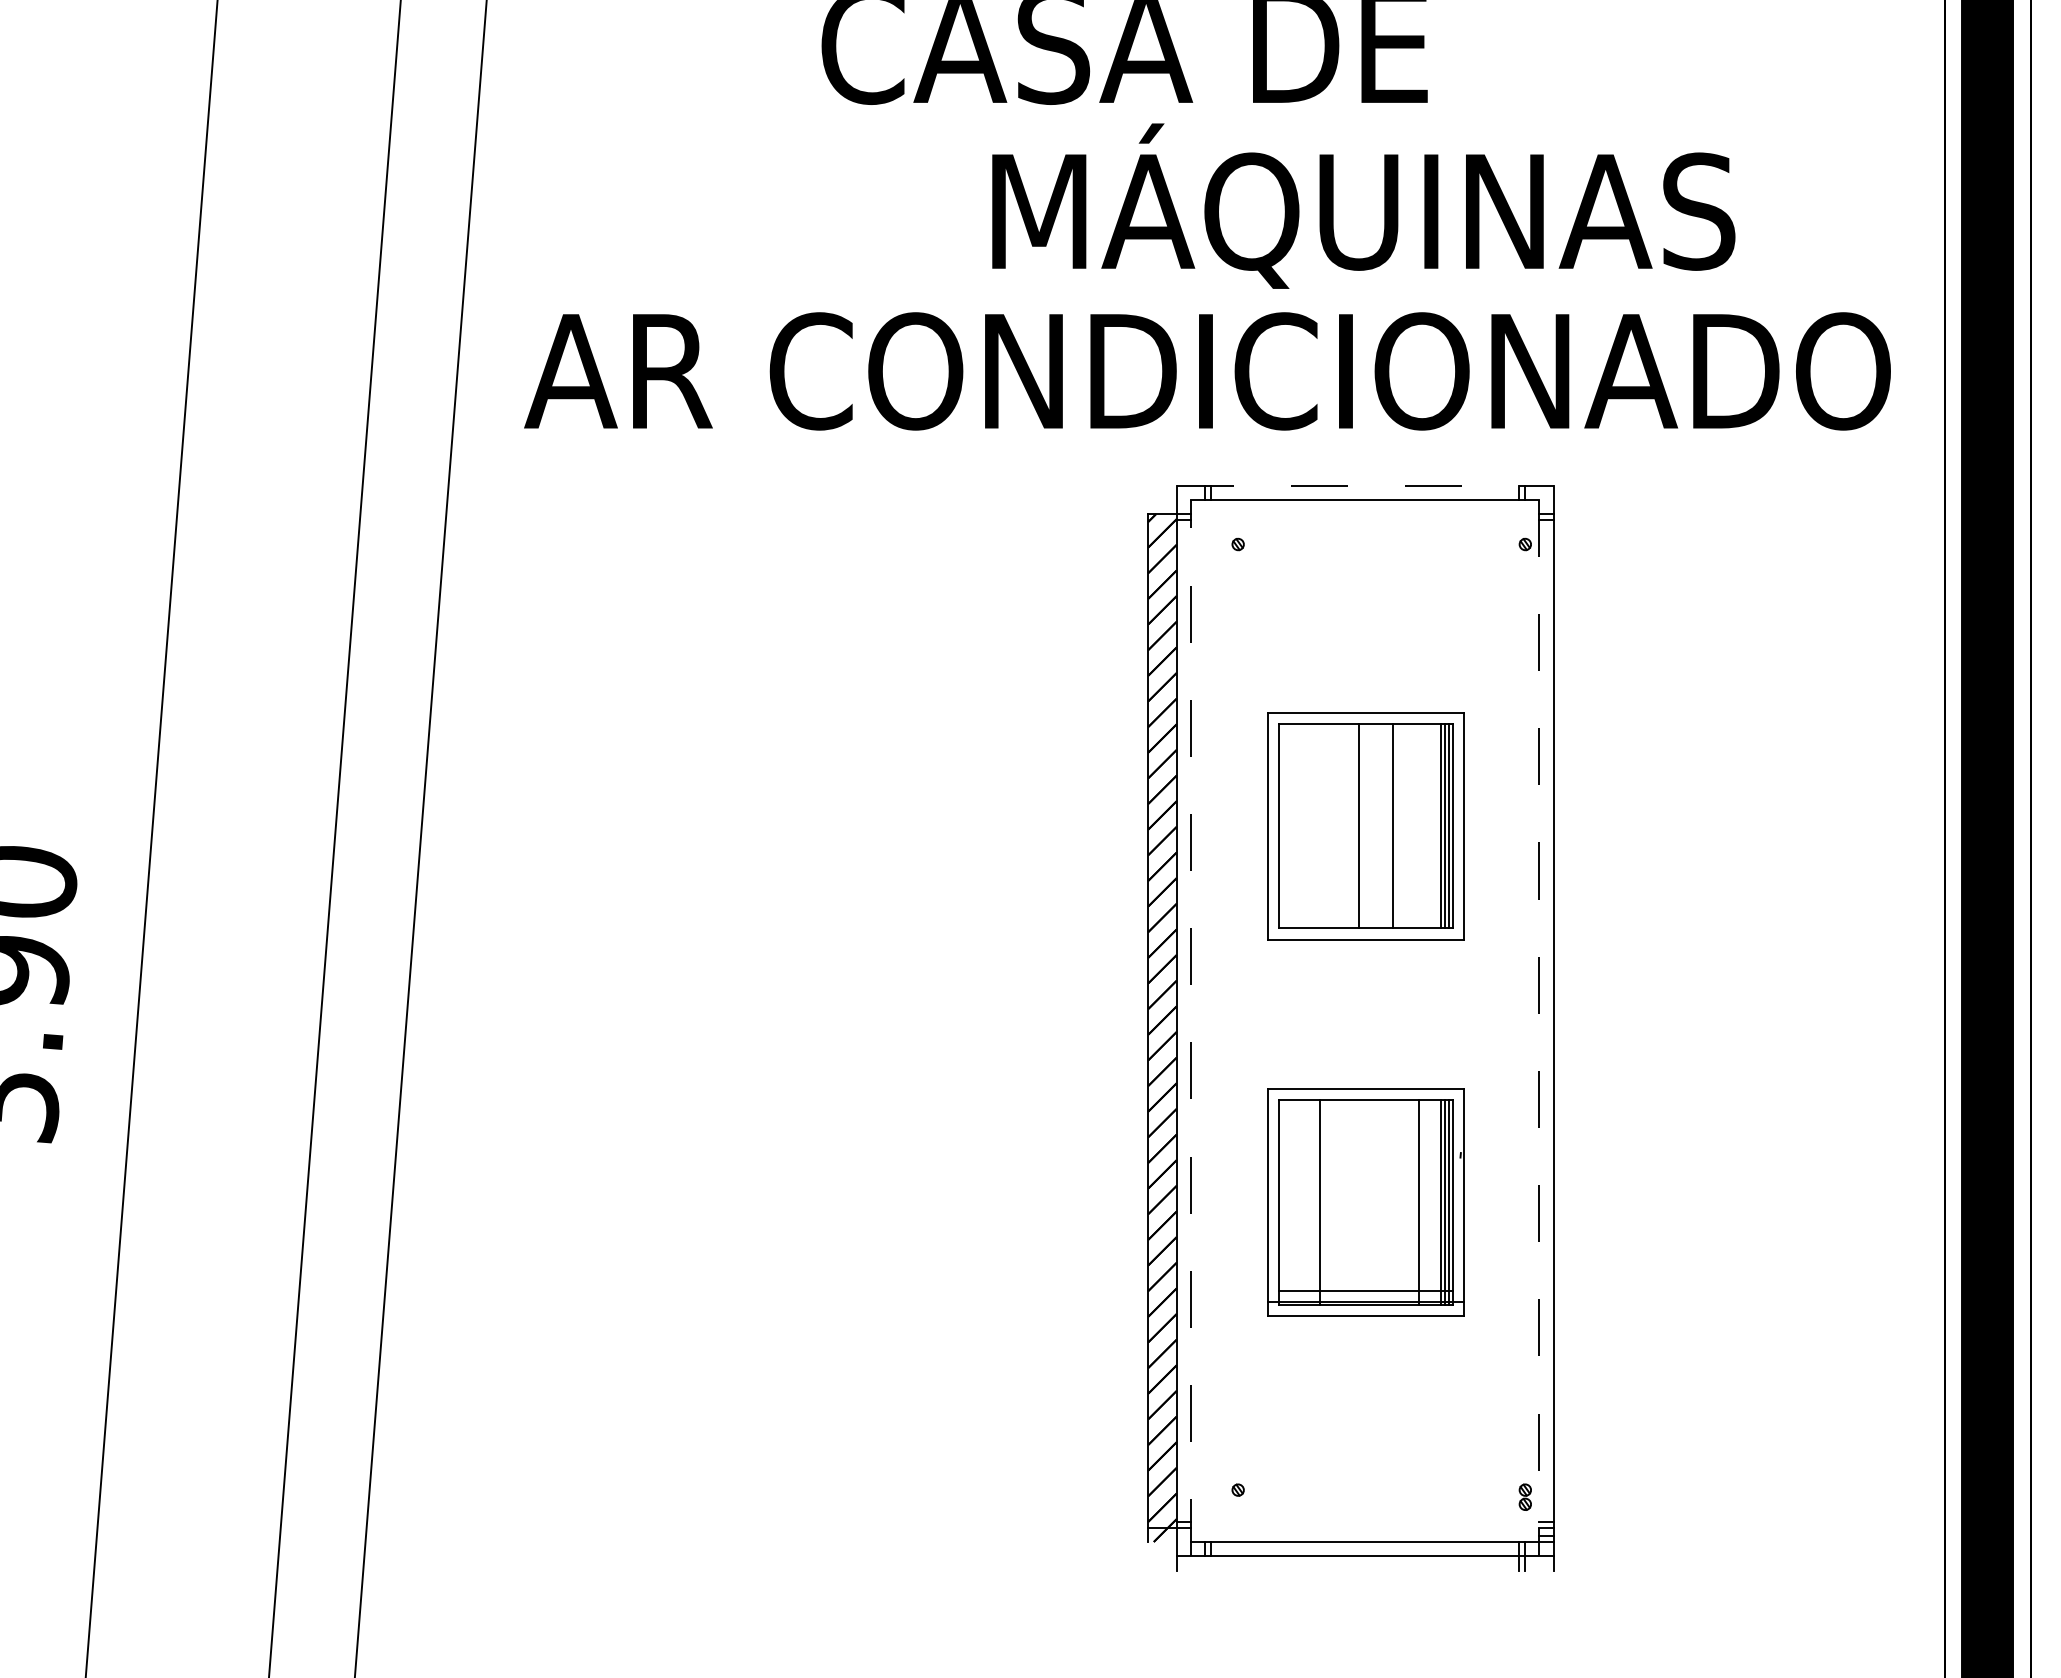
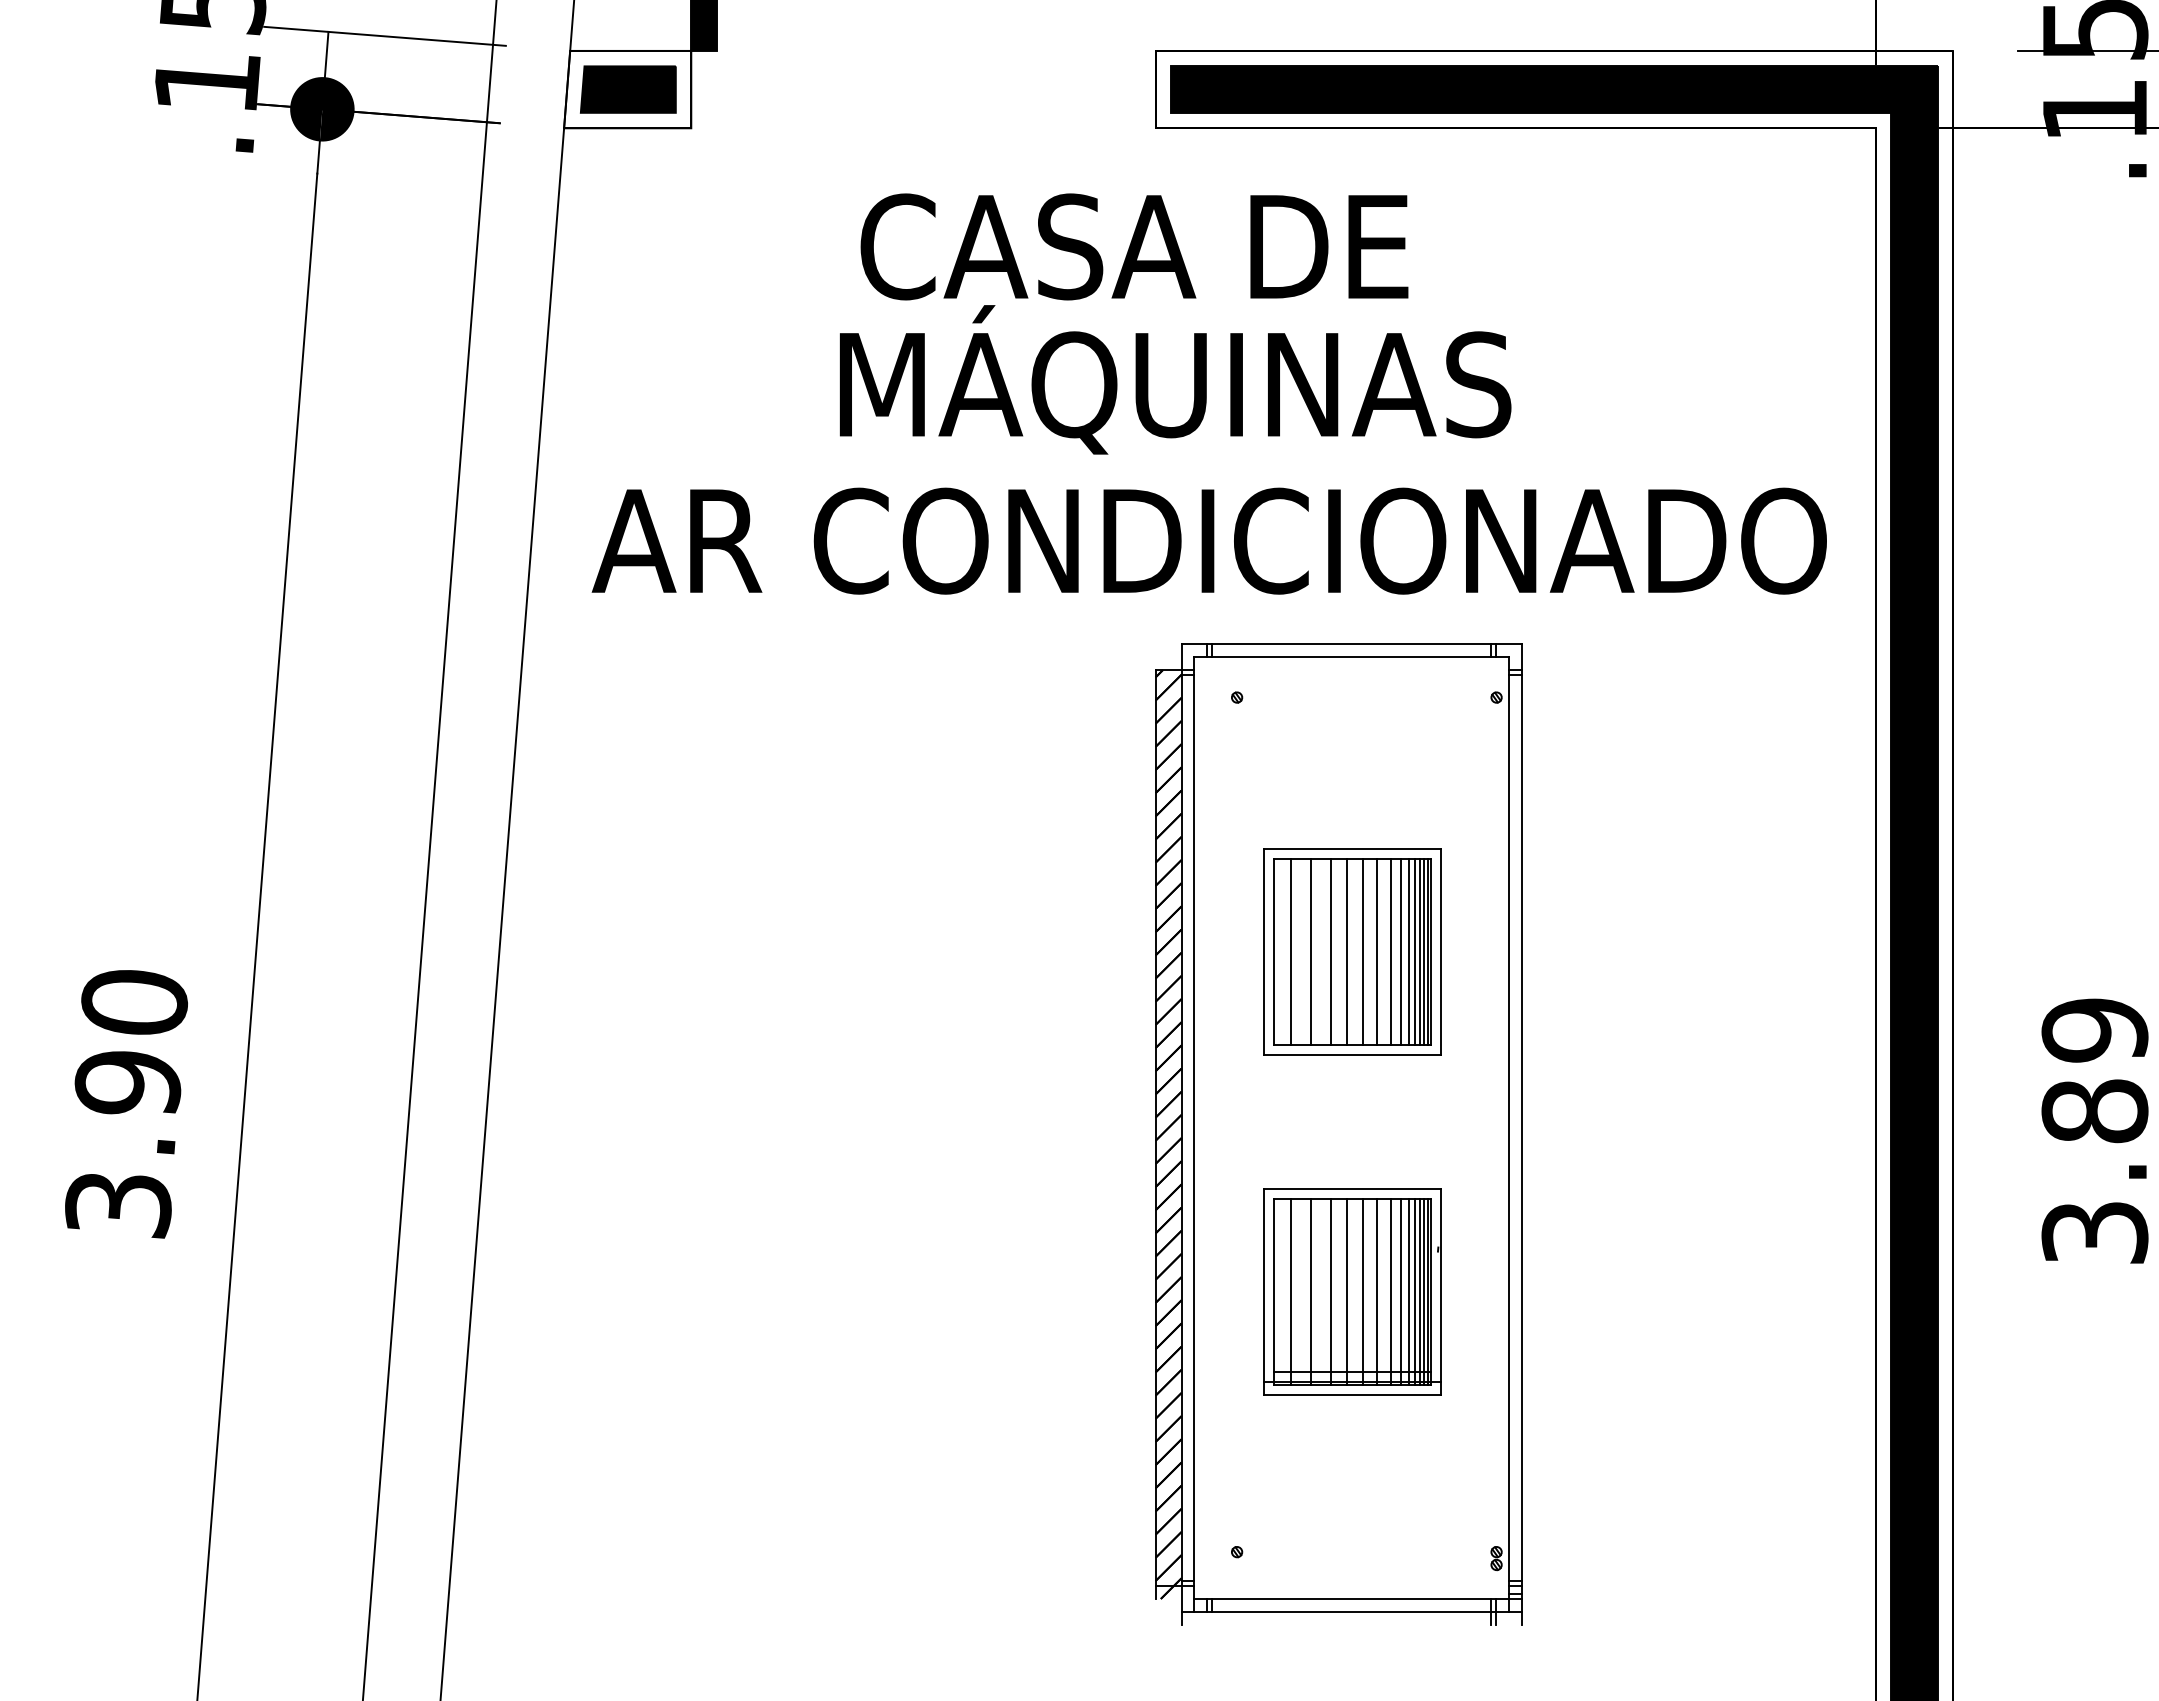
text: (1363, 205) -> (1175, 379), moved
line: (1365, 485) -> (1352, 644), dashed -> solid
line: (1297, 825) -> (1290, 951), added
line: (1319, 825) -> (1310, 951), added
line: (1341, 825) -> (1330, 951), added
line: (1376, 825) -> (1362, 951), added
line: (1407, 825) -> (1390, 951), added
line: (1419, 825) -> (1400, 951), added
line: (1427, 825) -> (1408, 951), added
line: (1434, 825) -> (1414, 951), added
line: (1191, 1027) -> (1194, 1134), dashed -> solid
line: (1539, 1029) -> (1509, 1135), dashed -> solid
line: (1297, 1201) -> (1290, 1291), added
line: (1341, 1201) -> (1330, 1291), added
line: (1359, 1201) -> (1346, 1291), added
line: (1376, 1201) -> (1362, 1291), added
line: (1392, 1201) -> (1376, 1291), added
line: (1407, 1201) -> (1390, 1291), added
line: (1427, 1201) -> (1408, 1291), added
line: (1434, 1201) -> (1414, 1291), added

